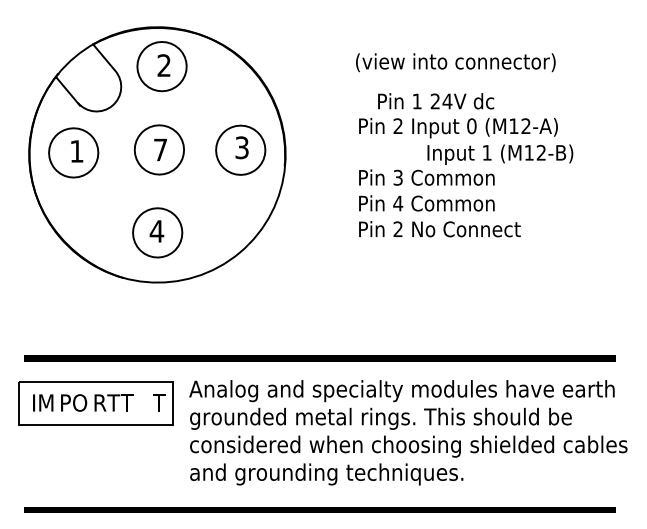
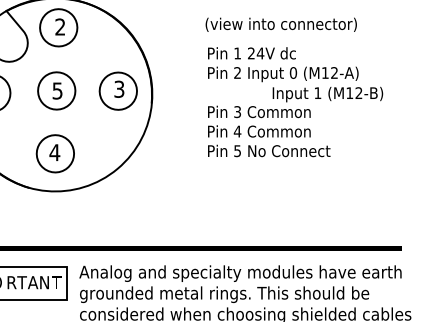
text: (436, 101) -> (252, 53), moved
text: (160, 149) -> (57, 90), 7 -> 5
text: (500, 154) -> (328, 94), moved
text: (397, 229) -> (237, 151), 2 -> 5
text: (135, 402) -> (38, 282), T -> AN

